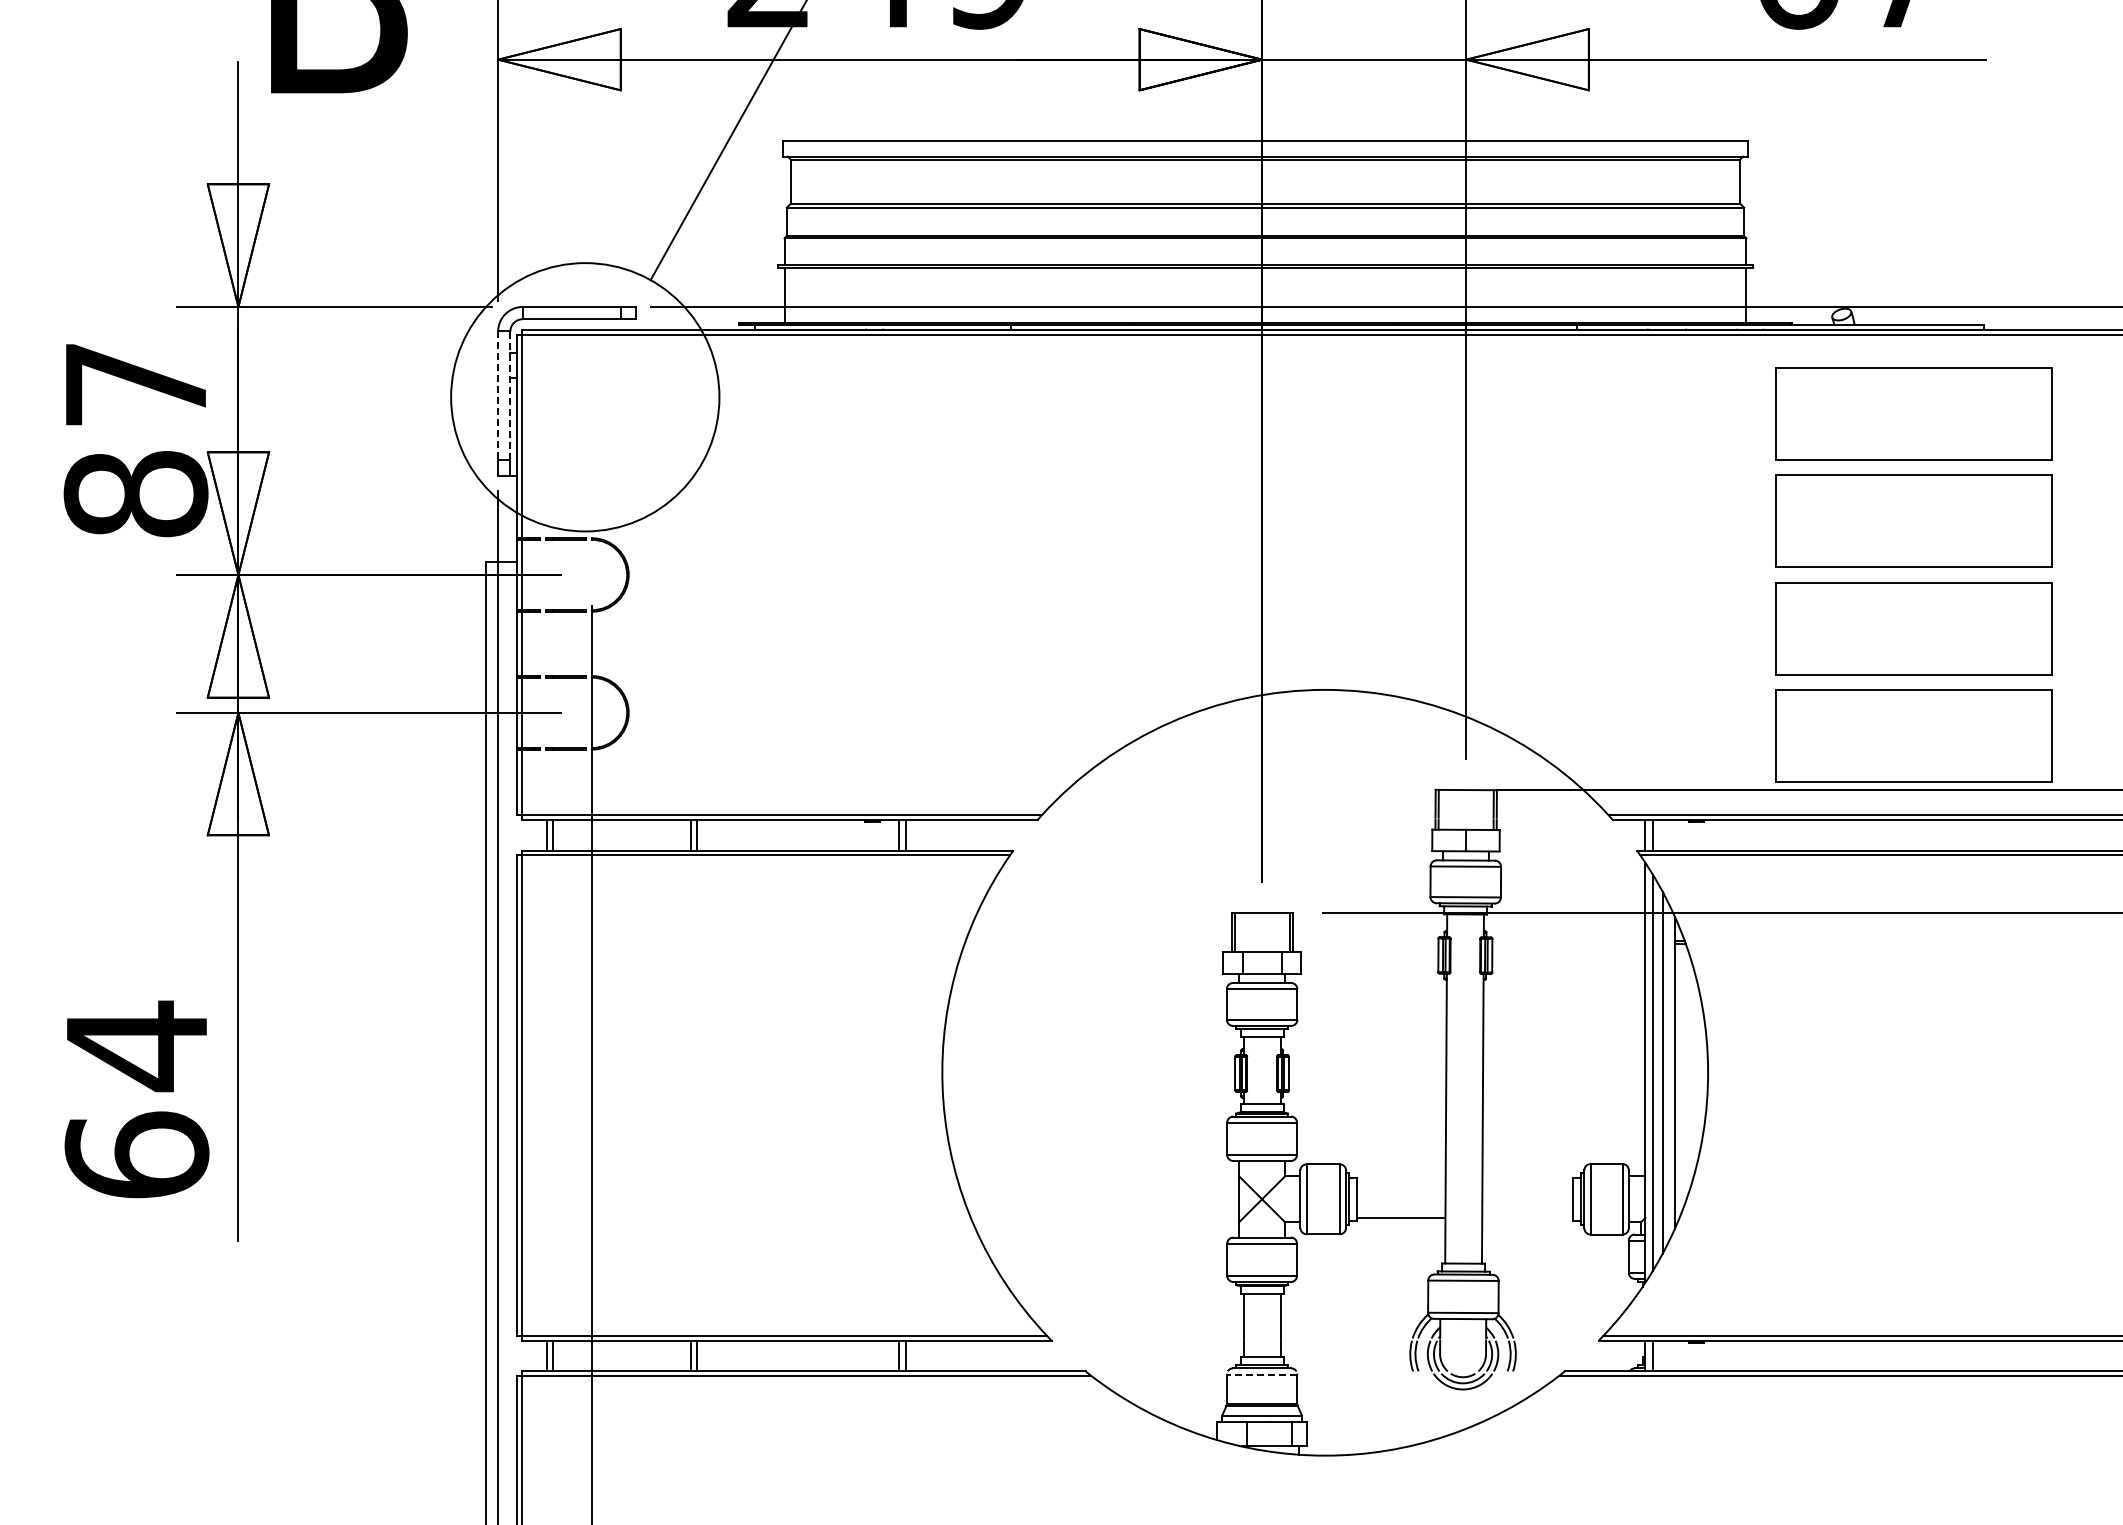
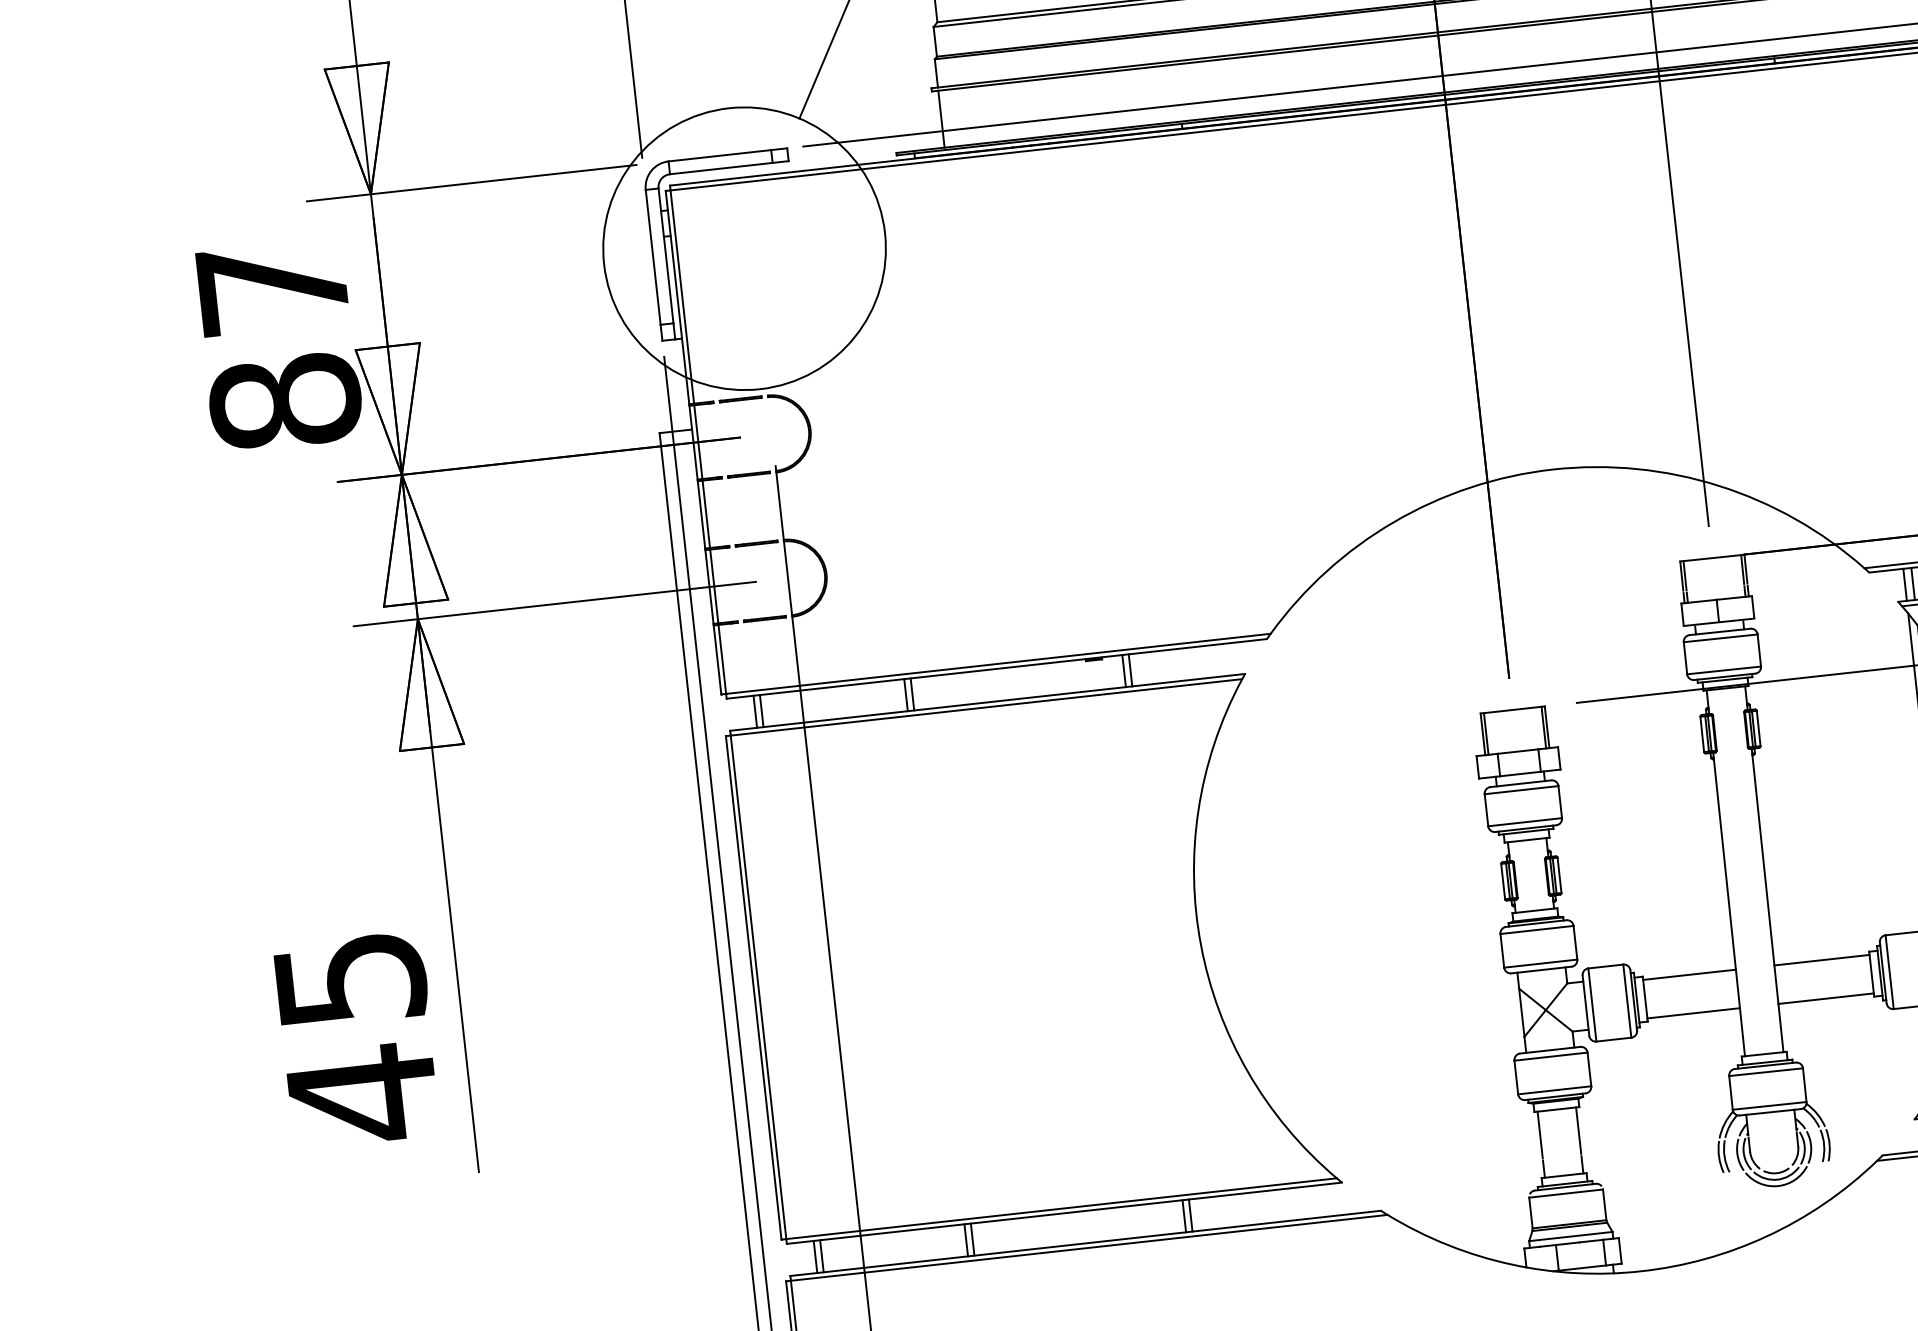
line: (510, 395) -> (666, 255), dashed -> solid
line: (498, 396) -> (653, 257), dashed -> solid
text: (136, 1100) -> (355, 1036), 64 -> 45
line: (1401, 1180) -> (1689, 974), added
line: (1527, 1180) -> (1821, 959), added
line: (1527, 1217) -> (1825, 998), added
line: (1261, 1374) -> (1565, 1193), dashed -> solid

